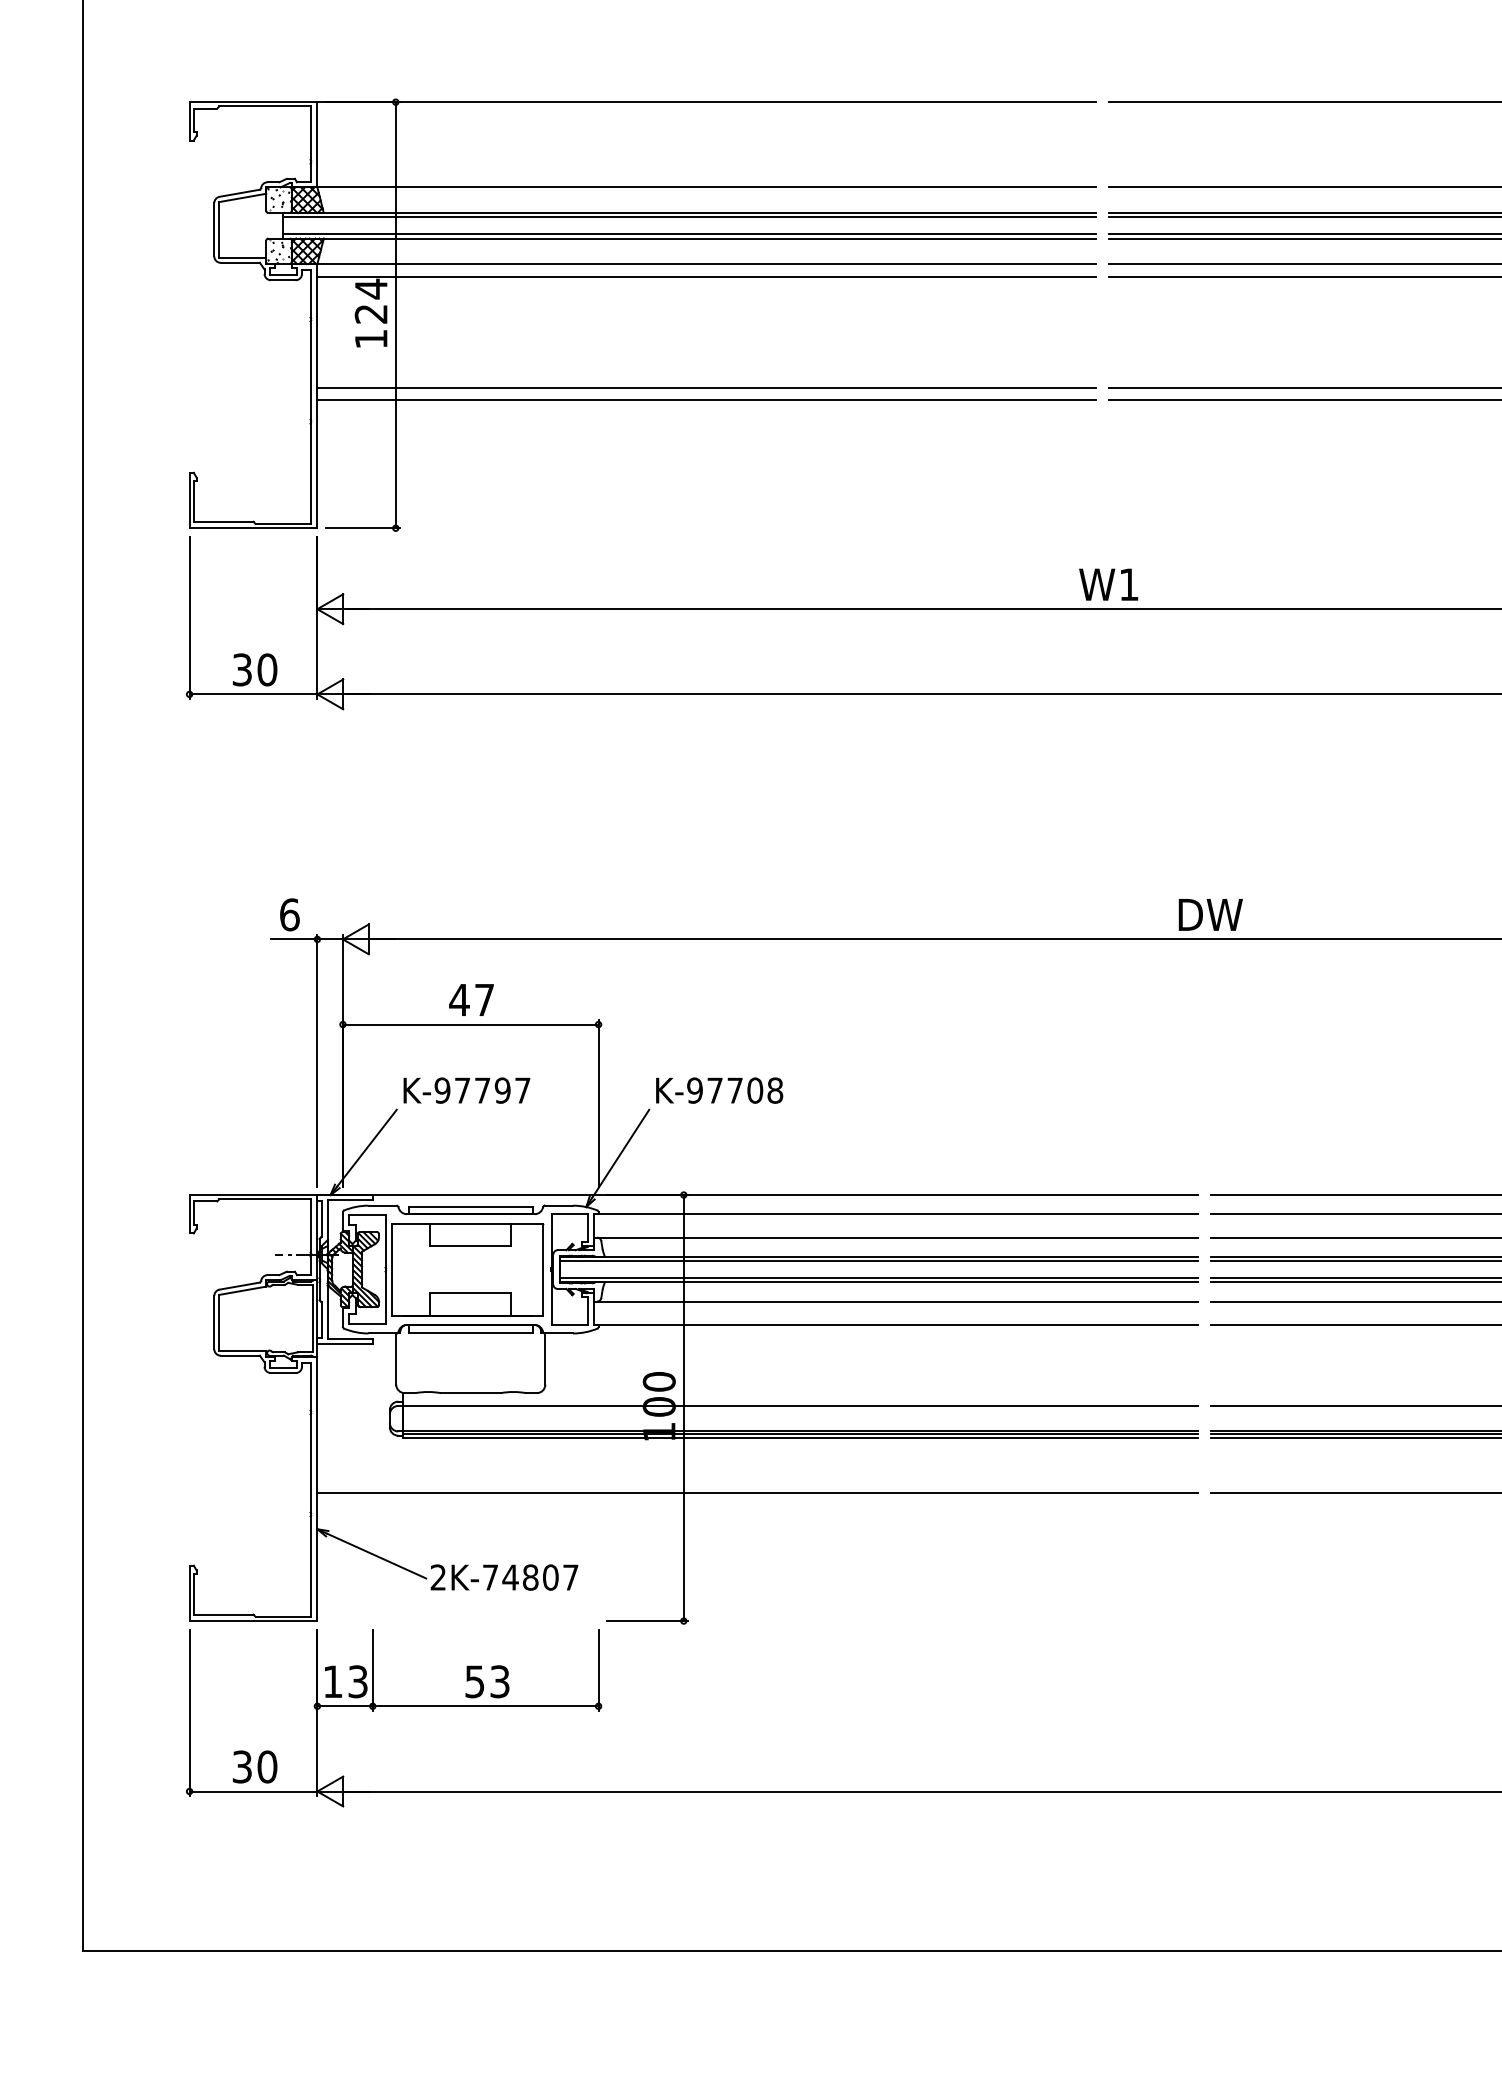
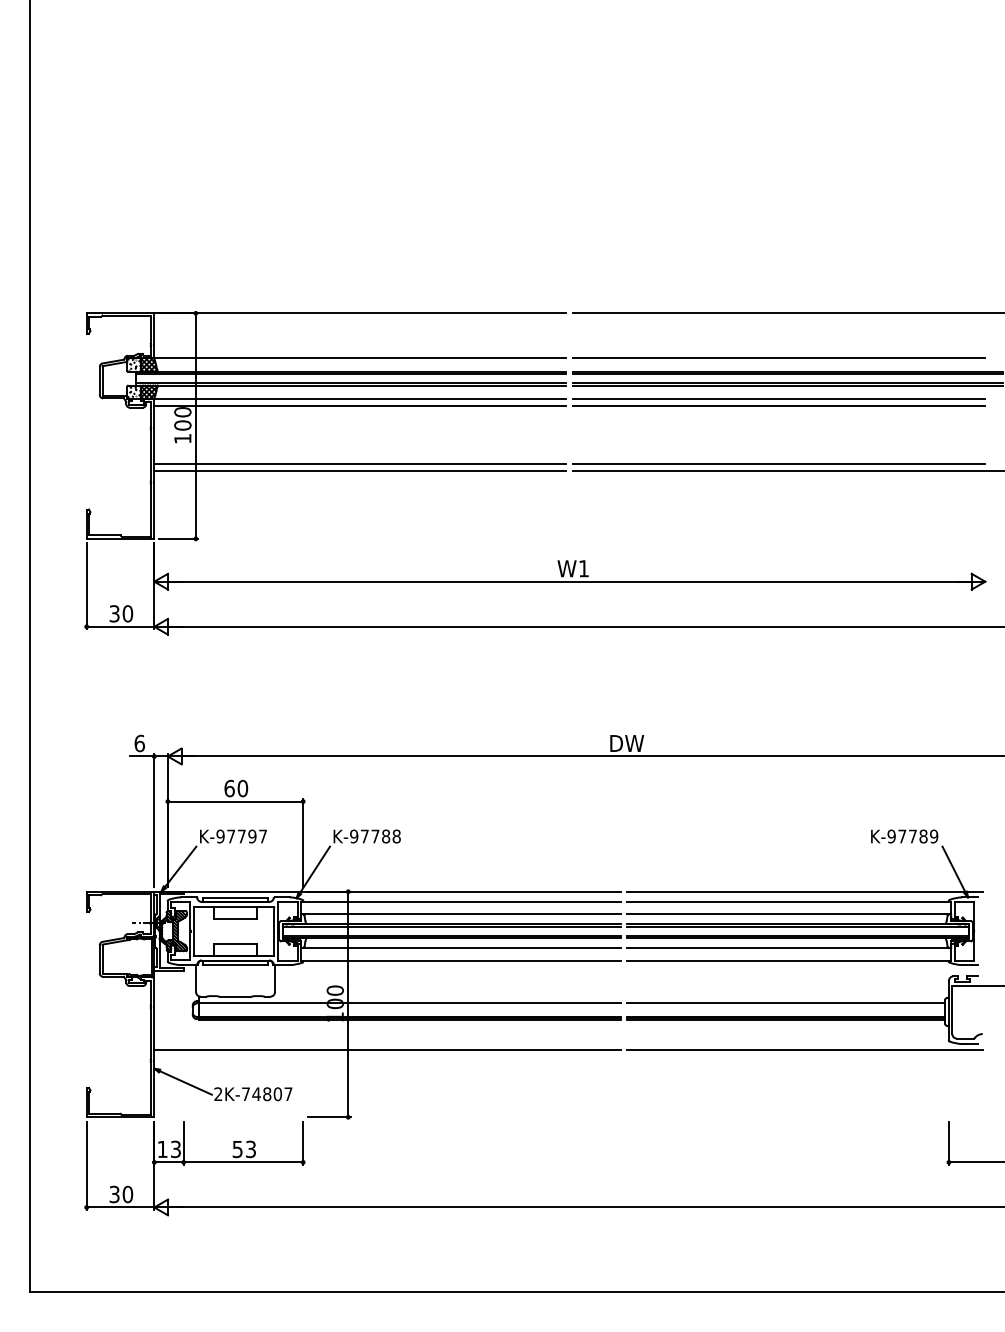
text: (370, 300) -> (182, 418), 124 -> 100
text: (472, 999) -> (236, 788), 47 -> 60
text: (756, 1090) -> (386, 836), K-97708 -> K-97788

